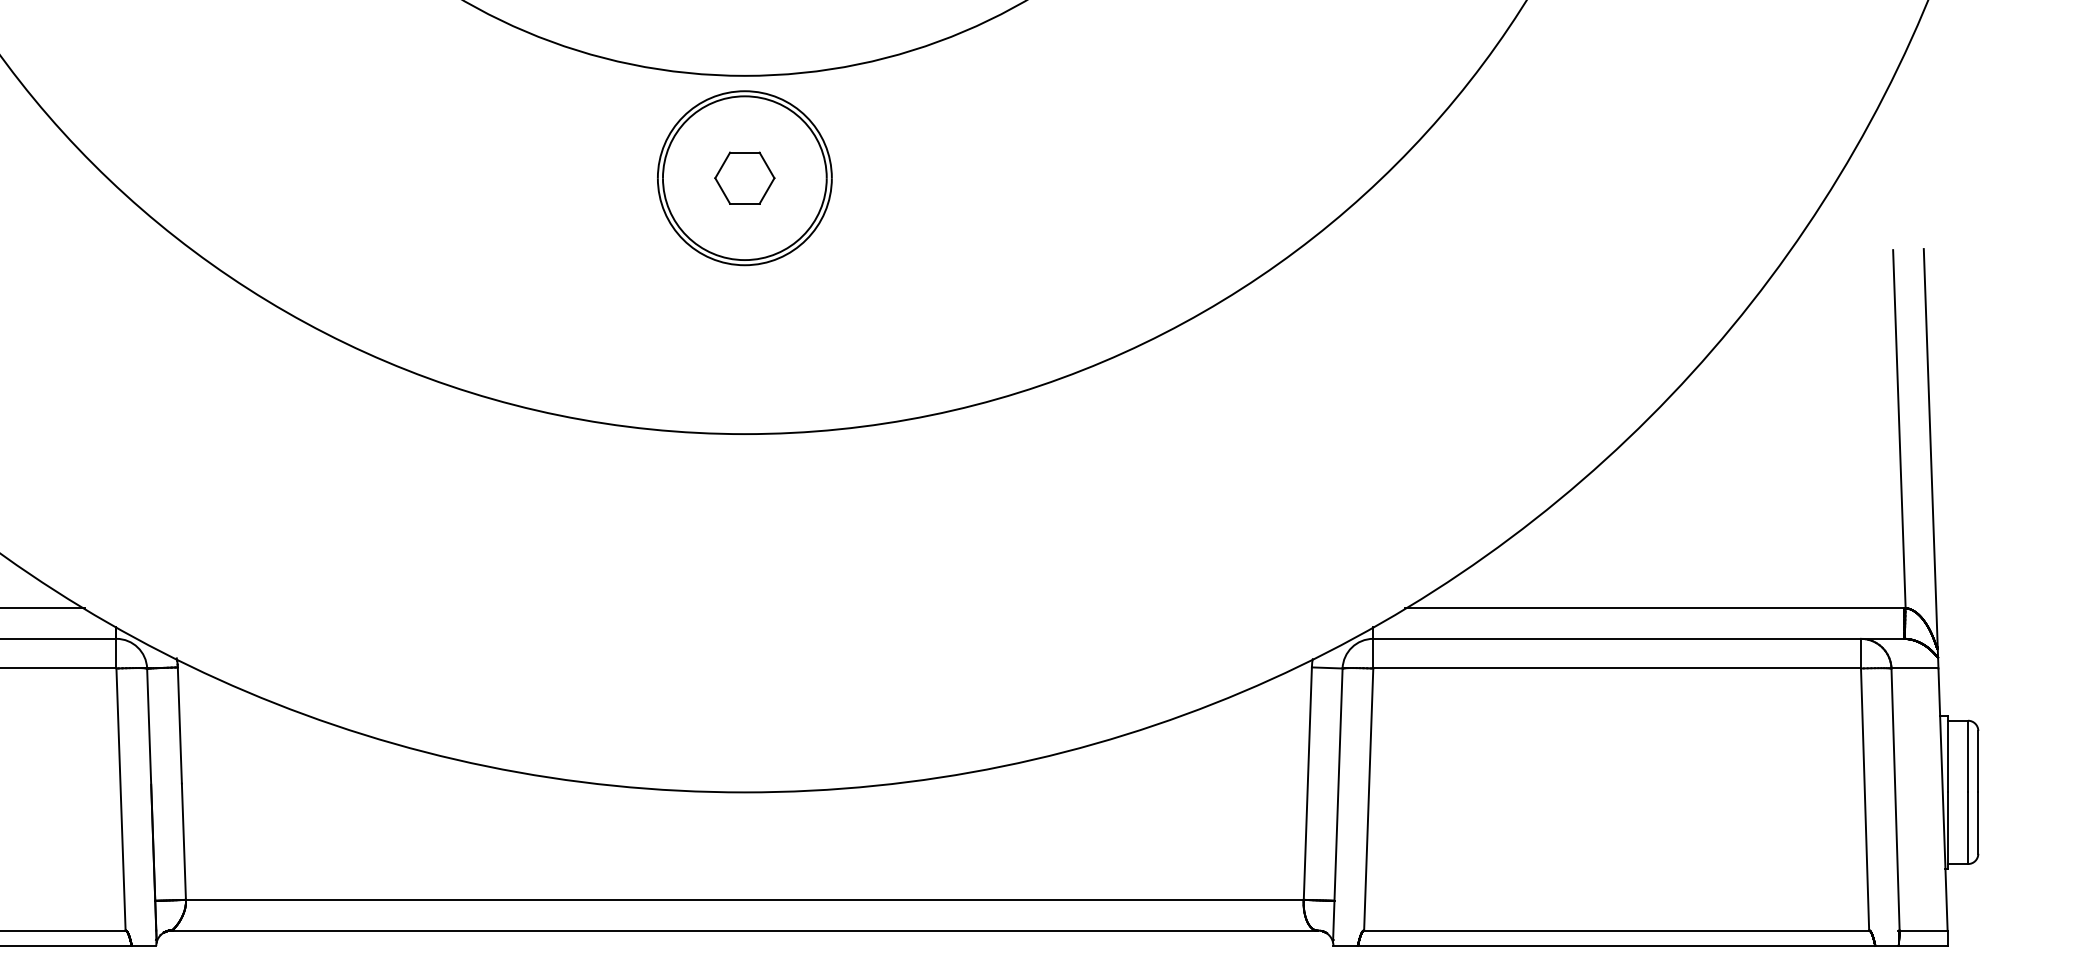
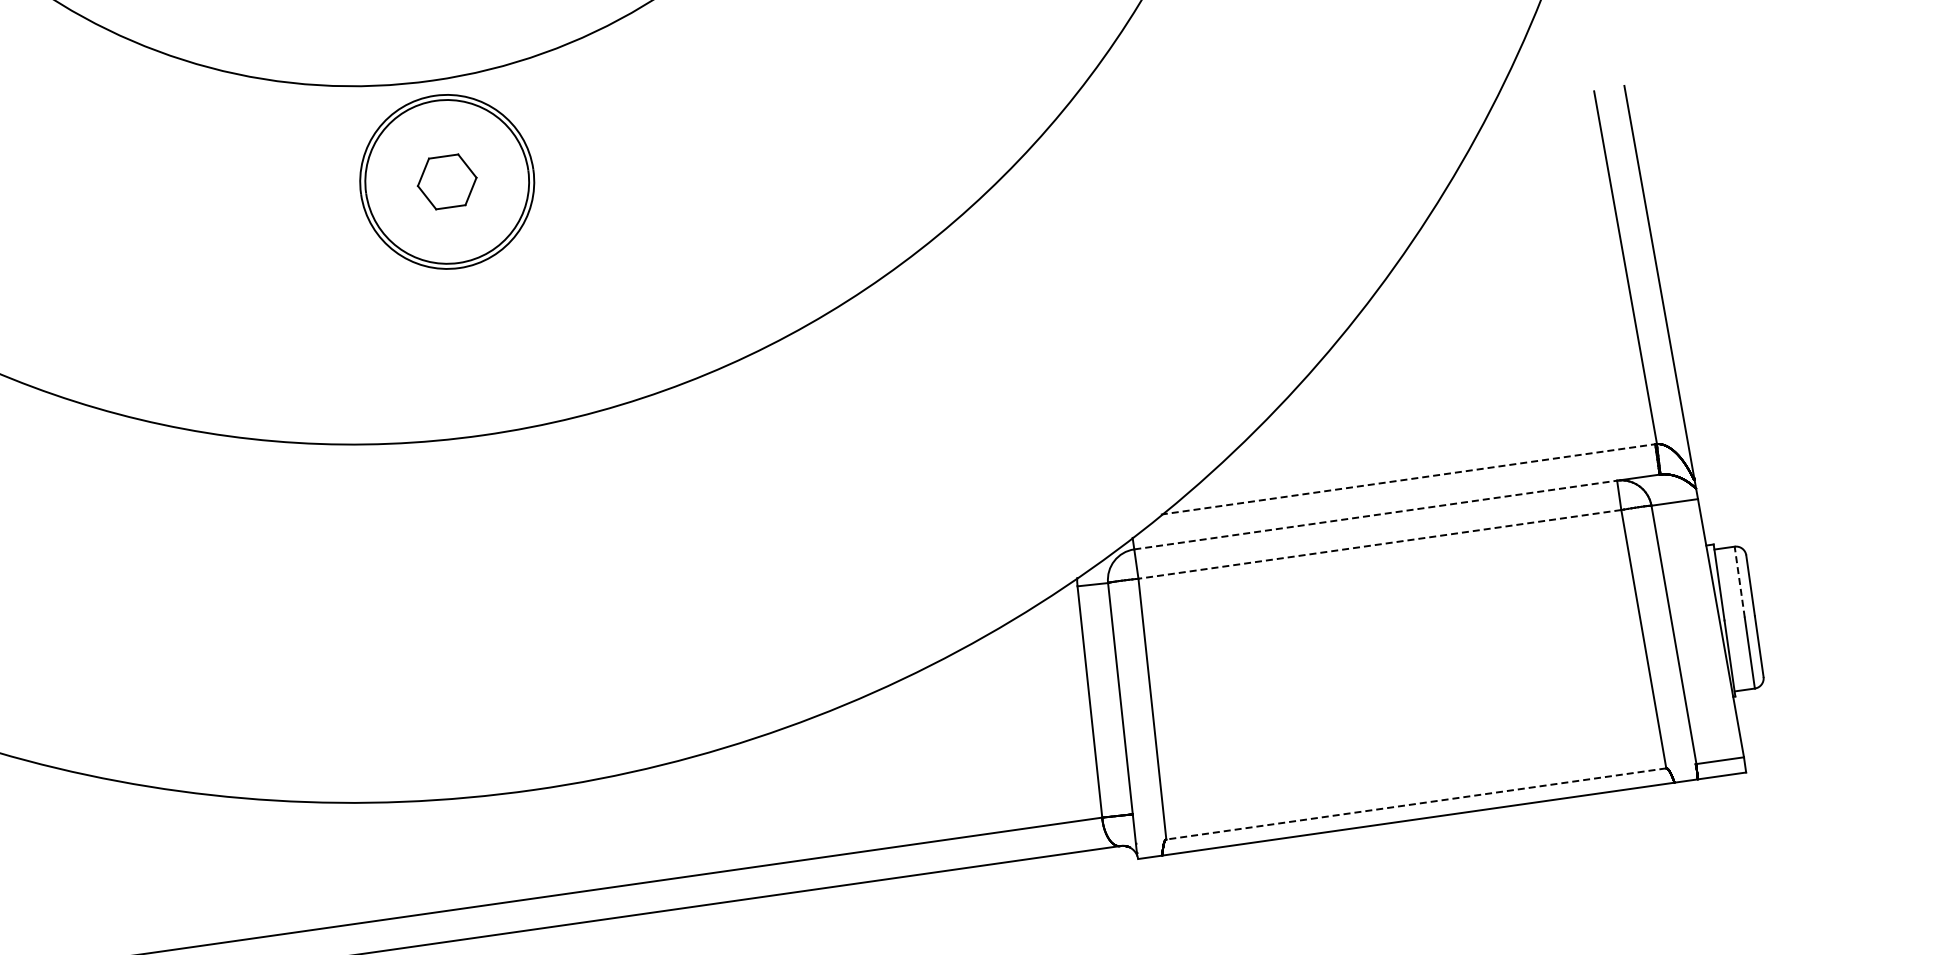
line: (1654, 608) -> (1408, 479), solid -> dashed
line: (1617, 638) -> (1376, 514), solid -> dashed
line: (1617, 668) -> (1380, 544), solid -> dashed
line: (1968, 756) -> (1740, 582), solid -> dashed
line: (1616, 930) -> (1416, 803), solid -> dashed

